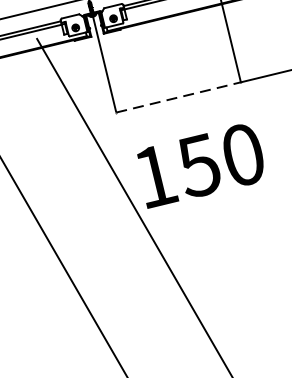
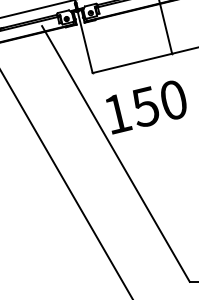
line: (178, 97) -> (132, 63), dashed -> solid

